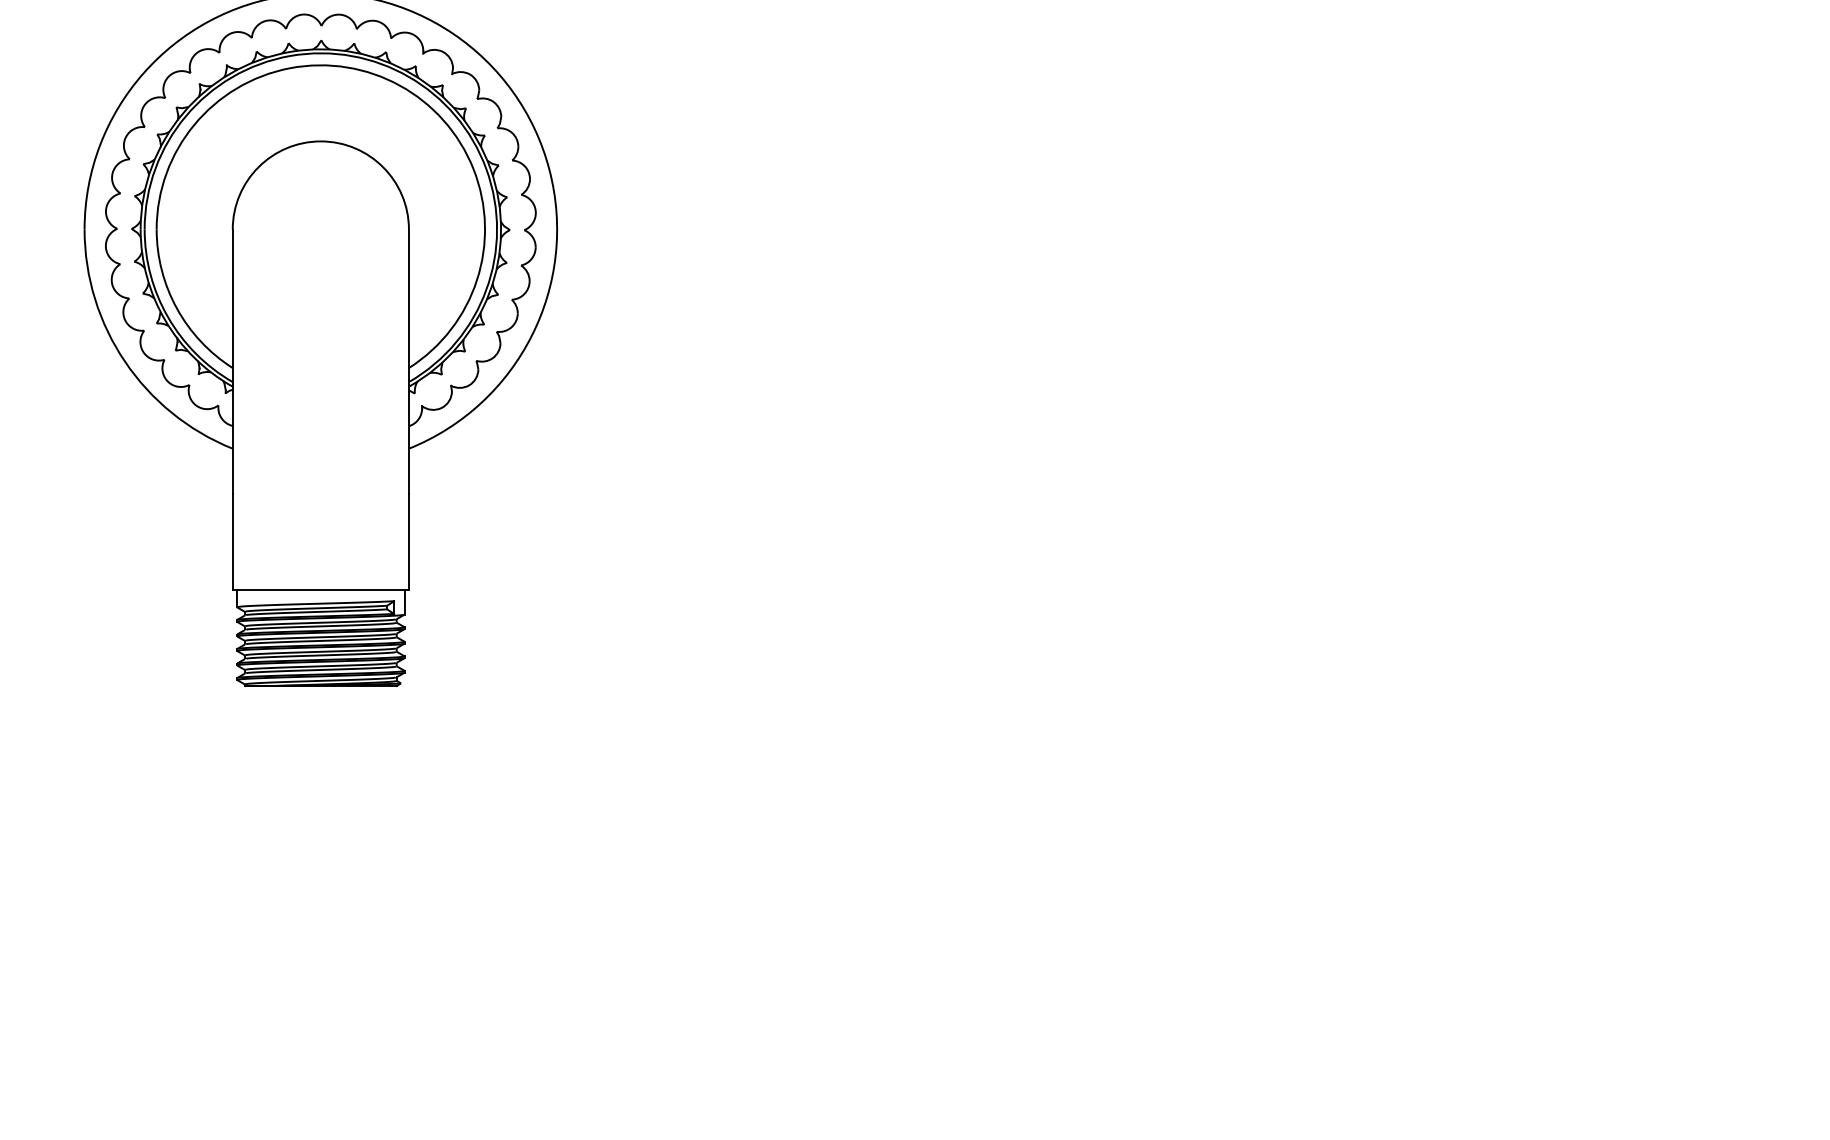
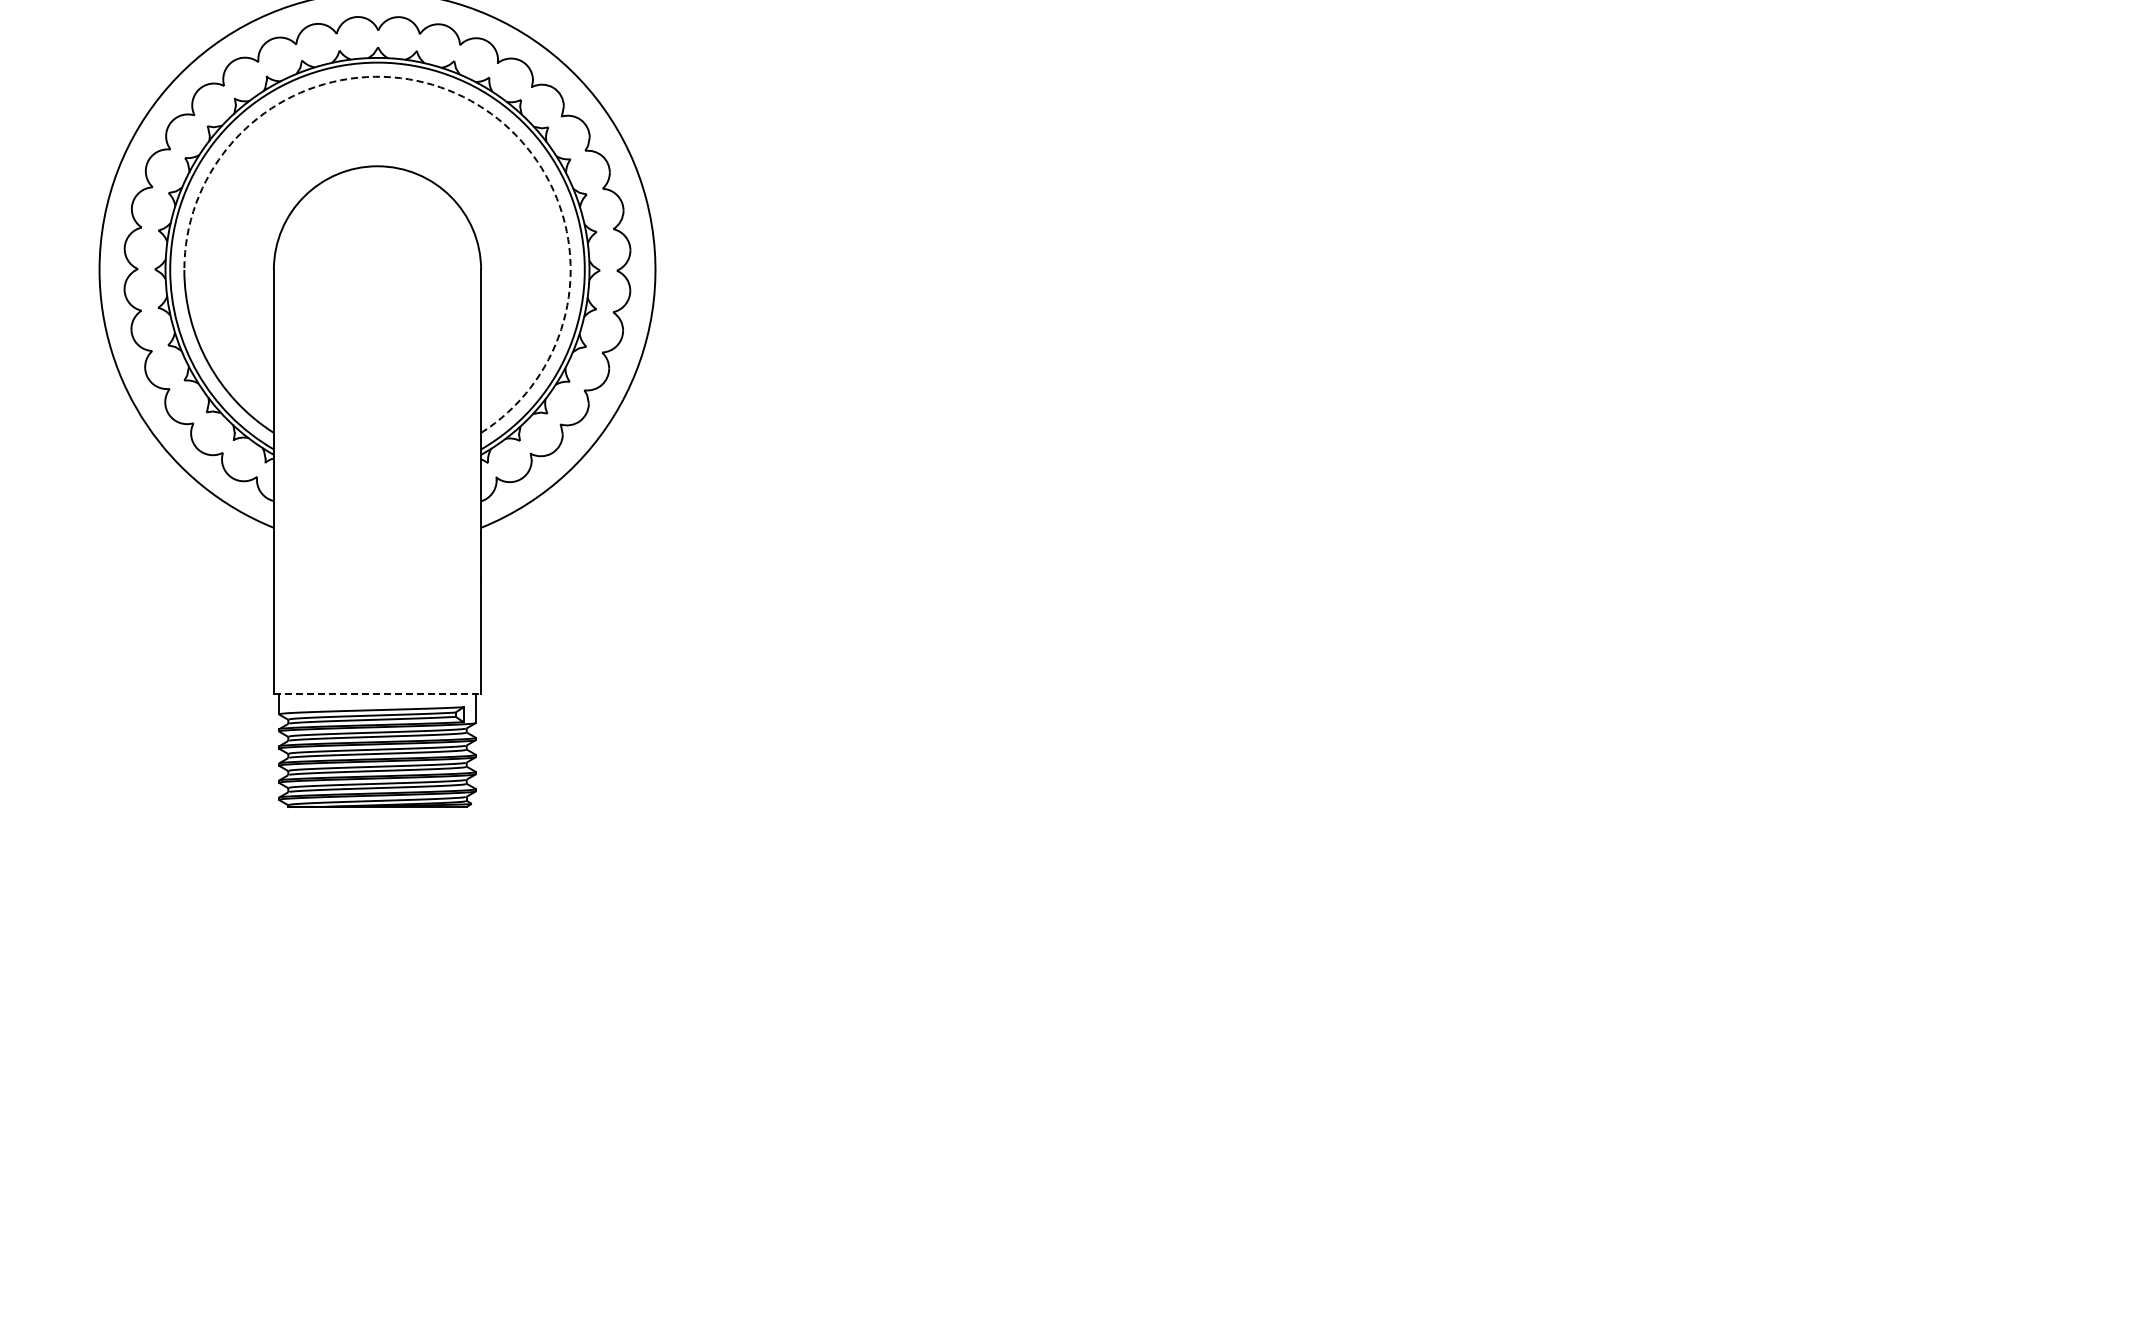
arc: (399, 85) -> (470, 100), solid -> dashed
line: (320, 589) -> (377, 693), solid -> dashed

